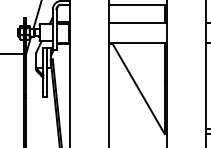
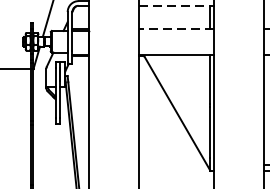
line: (136, 4) -> (174, 5), solid -> dashed
line: (137, 22) -> (175, 28), solid -> dashed

